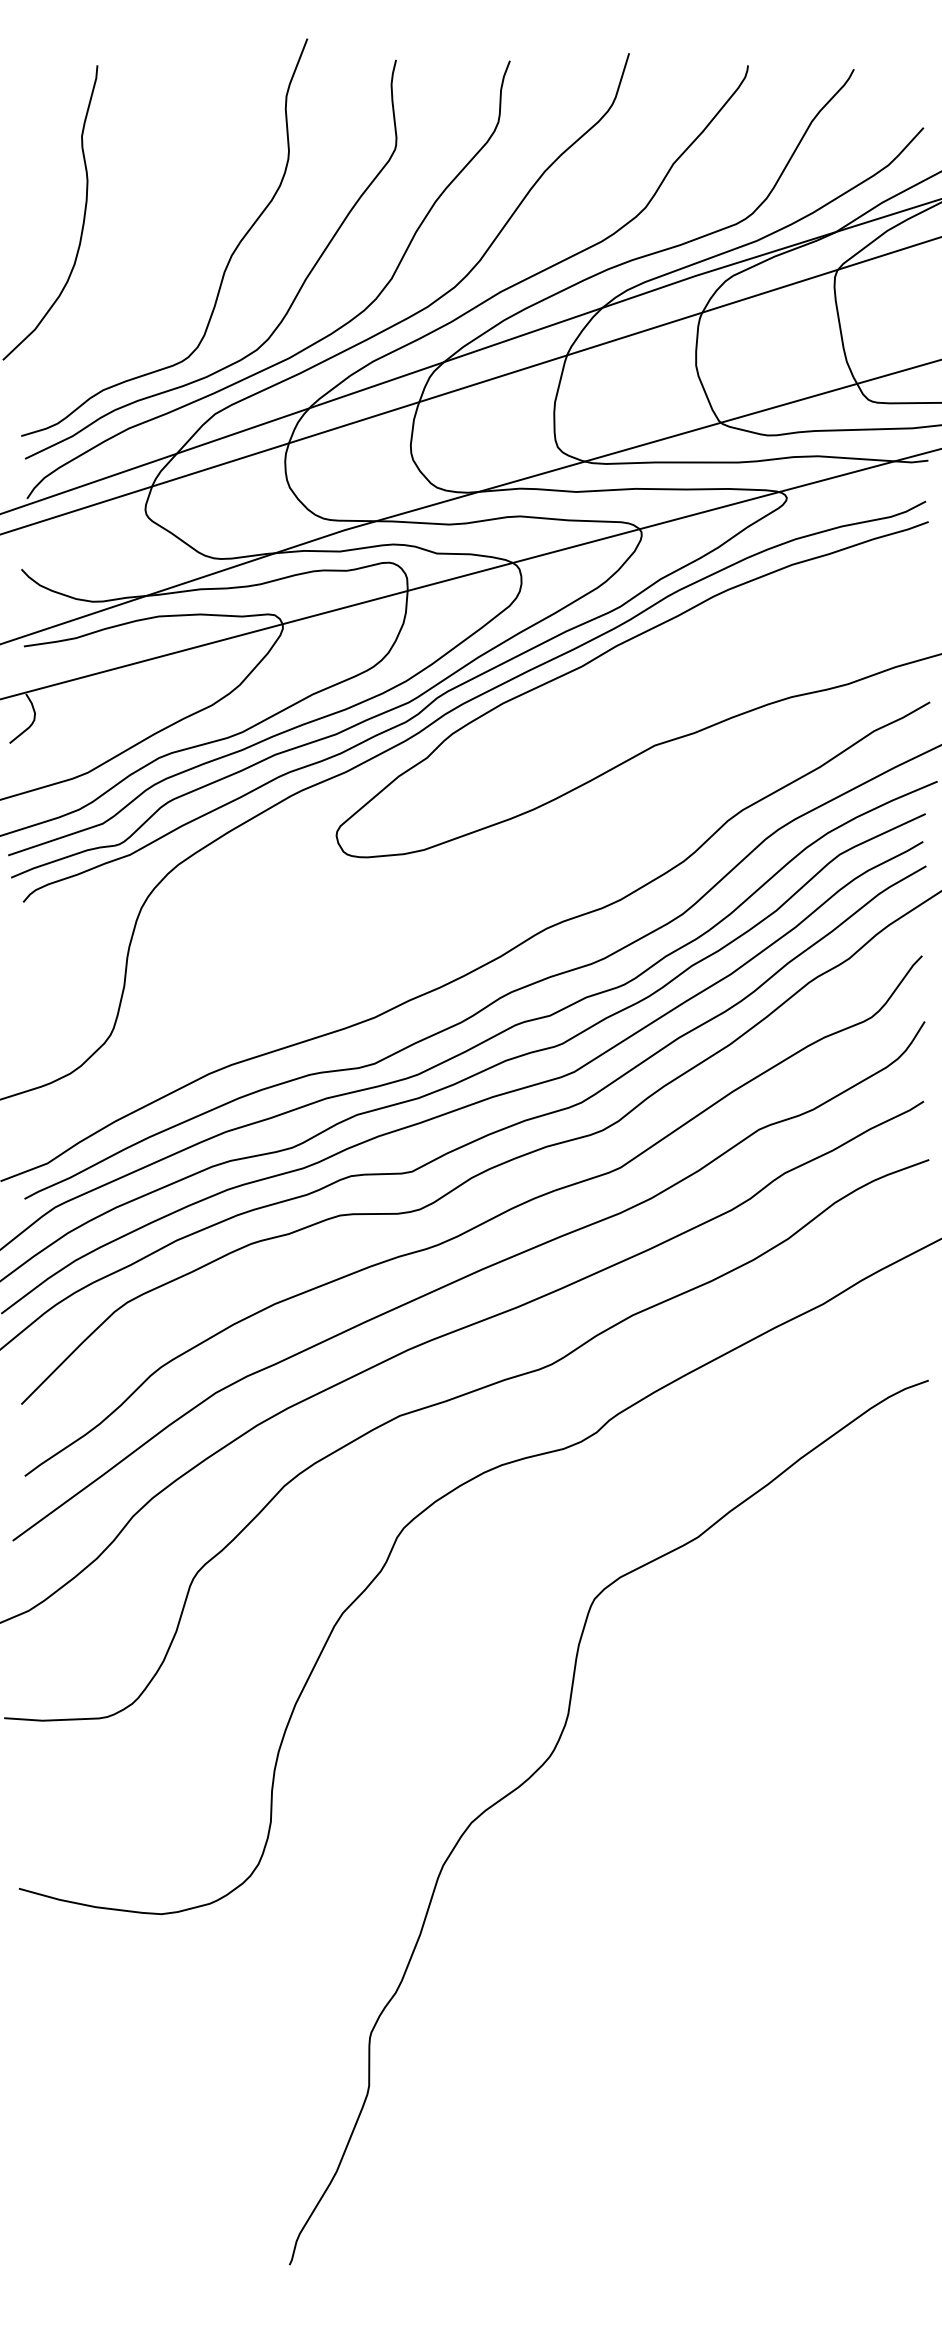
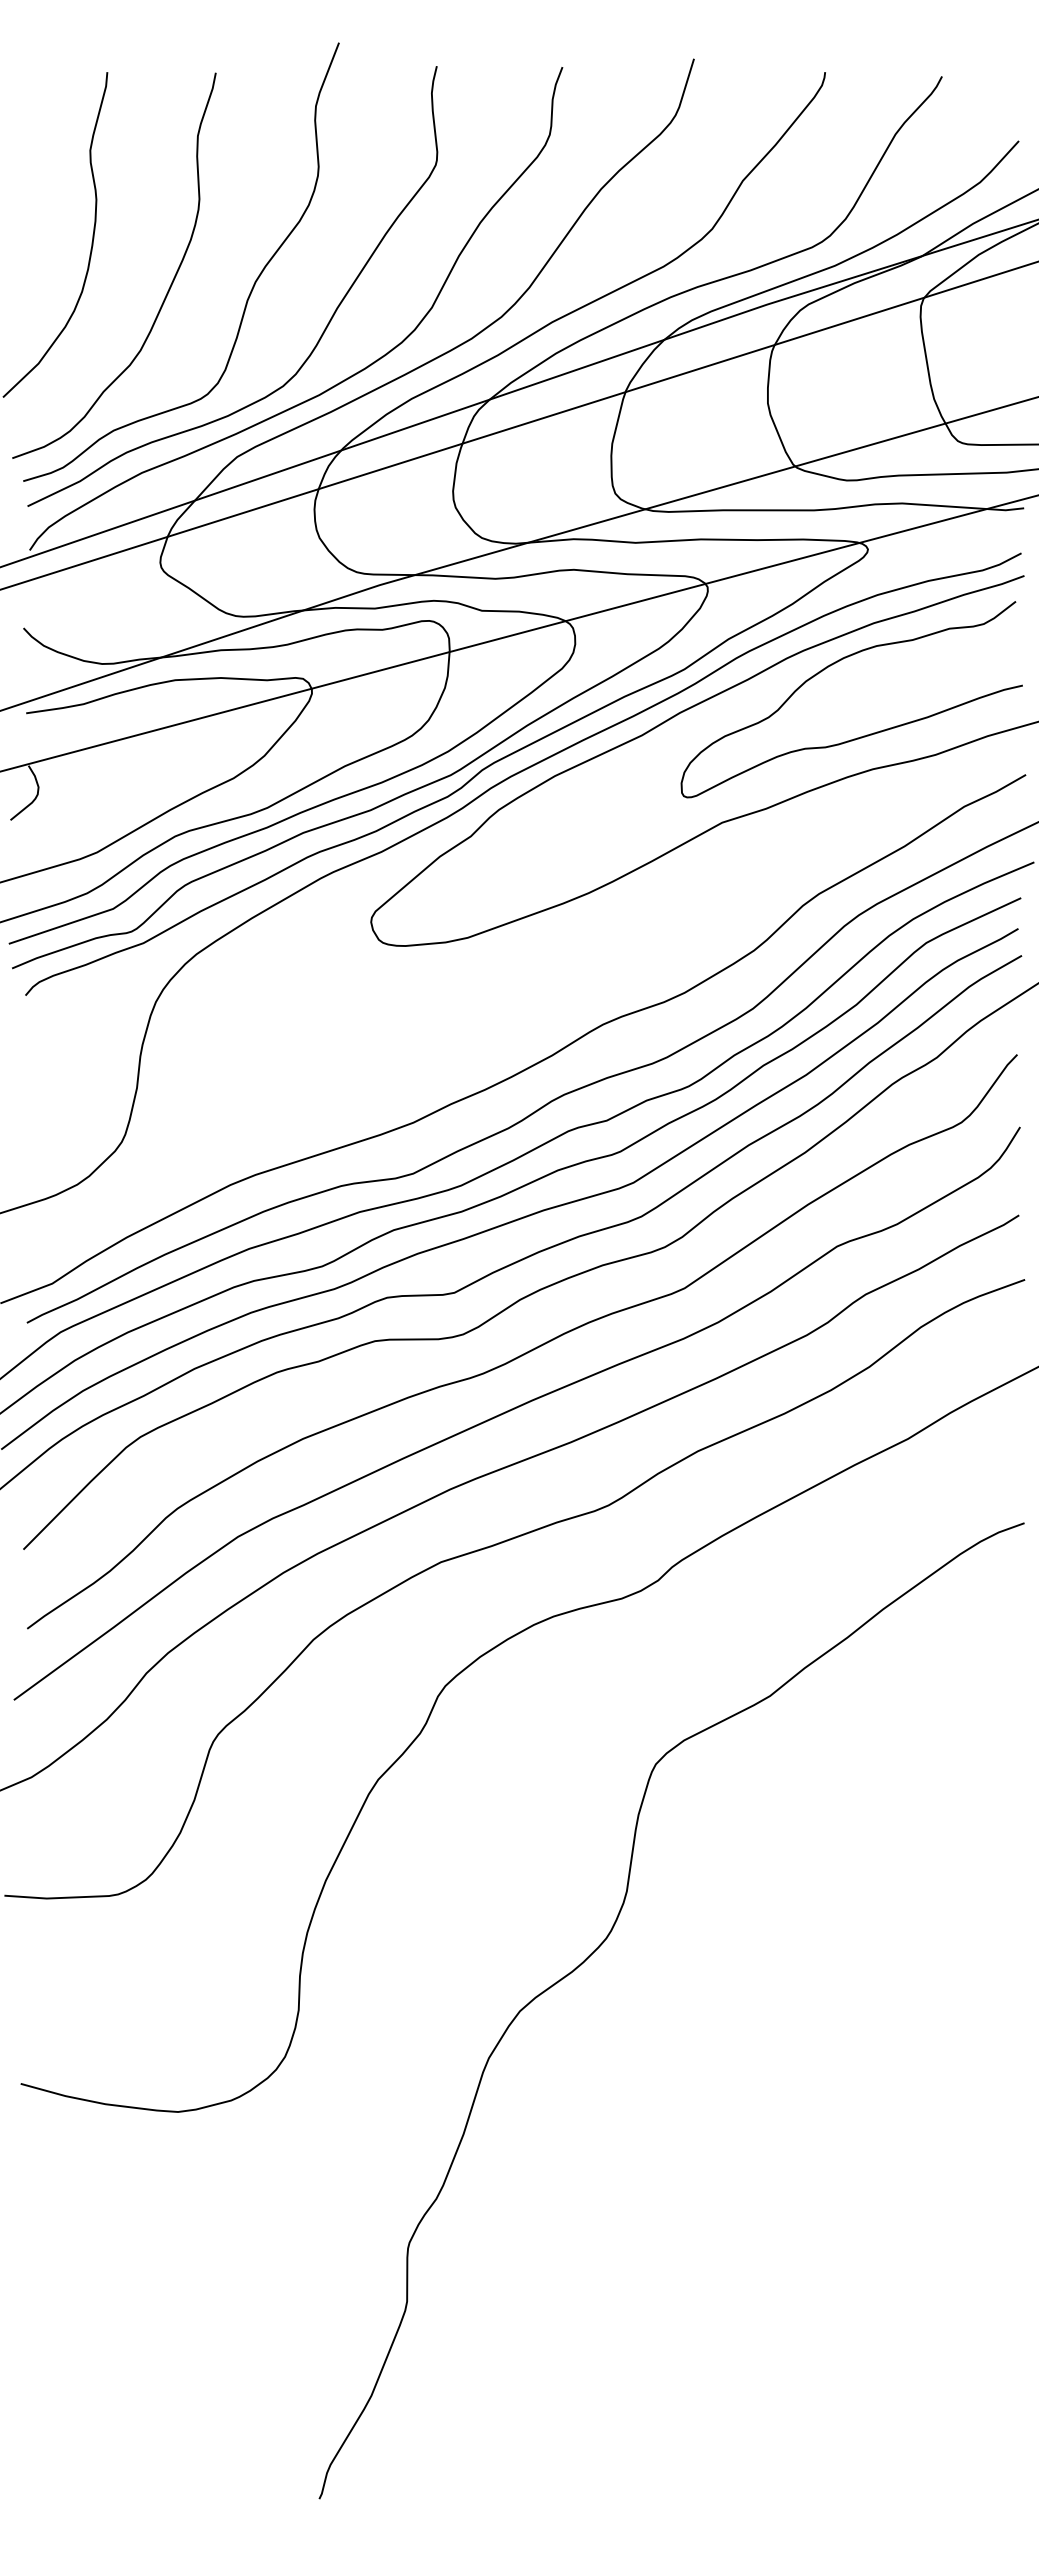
curve: (151, 264) -> (166, 291), added
curve: (779, 667) -> (859, 736), added

